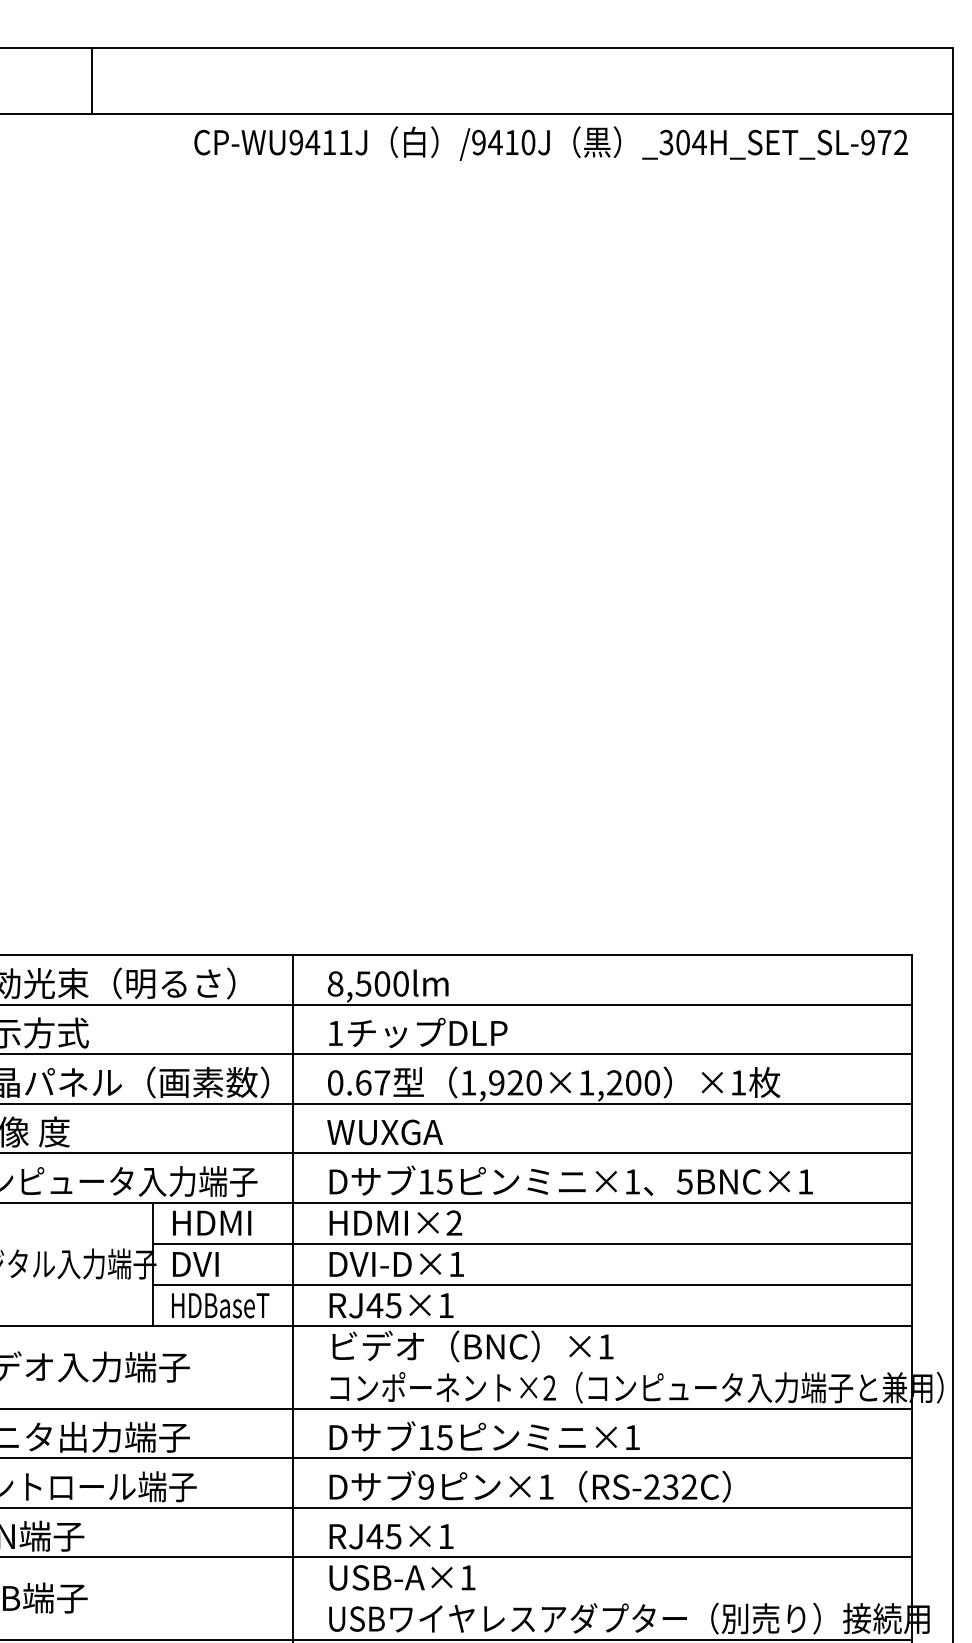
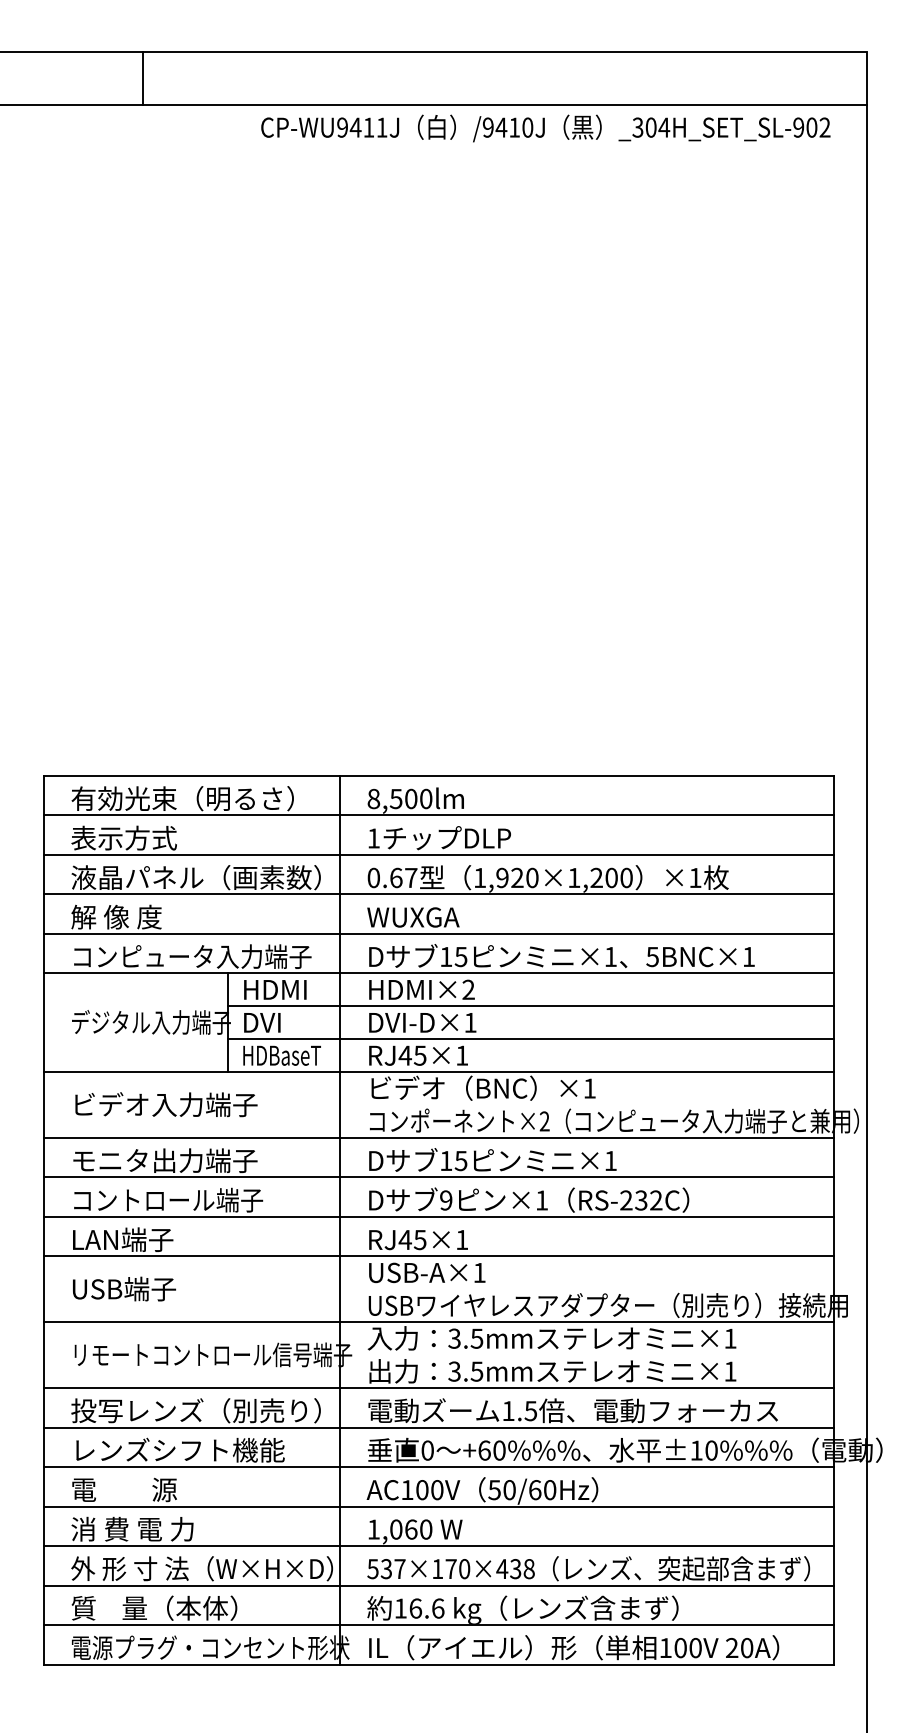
line: (91, 79) -> (142, 77), moved
text: (883, 142) -> (811, 127), _304H_SET_SL-972 -> _304H_SET_SL-902

